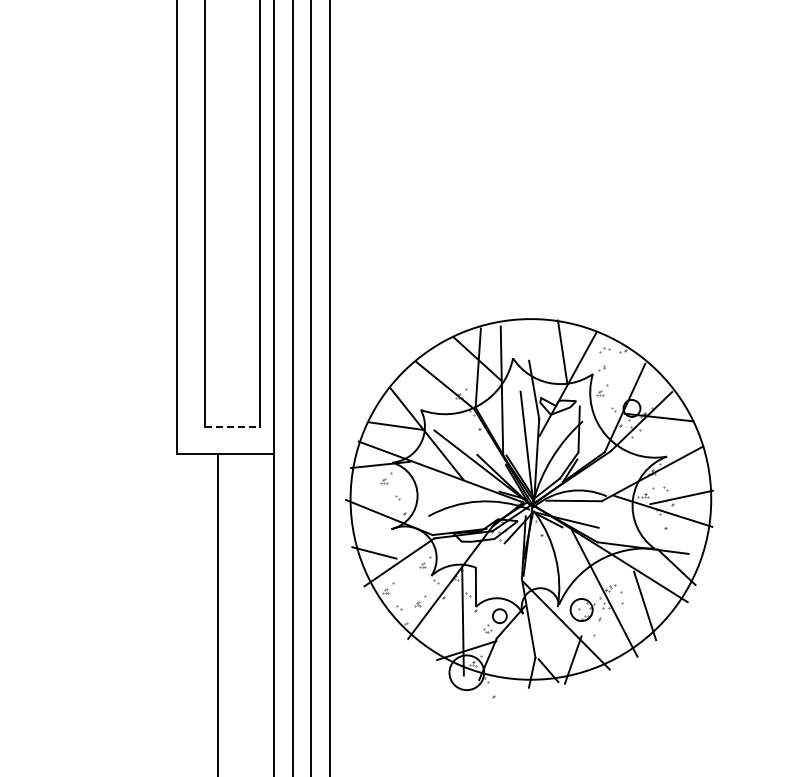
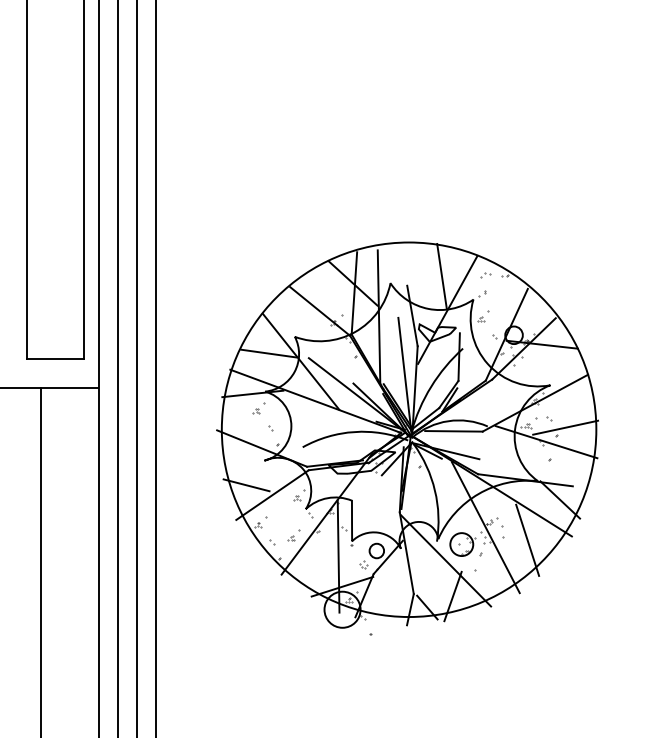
line: (232, 426) -> (55, 359), dashed -> solid
part: (529, 508) -> (407, 439), moved

